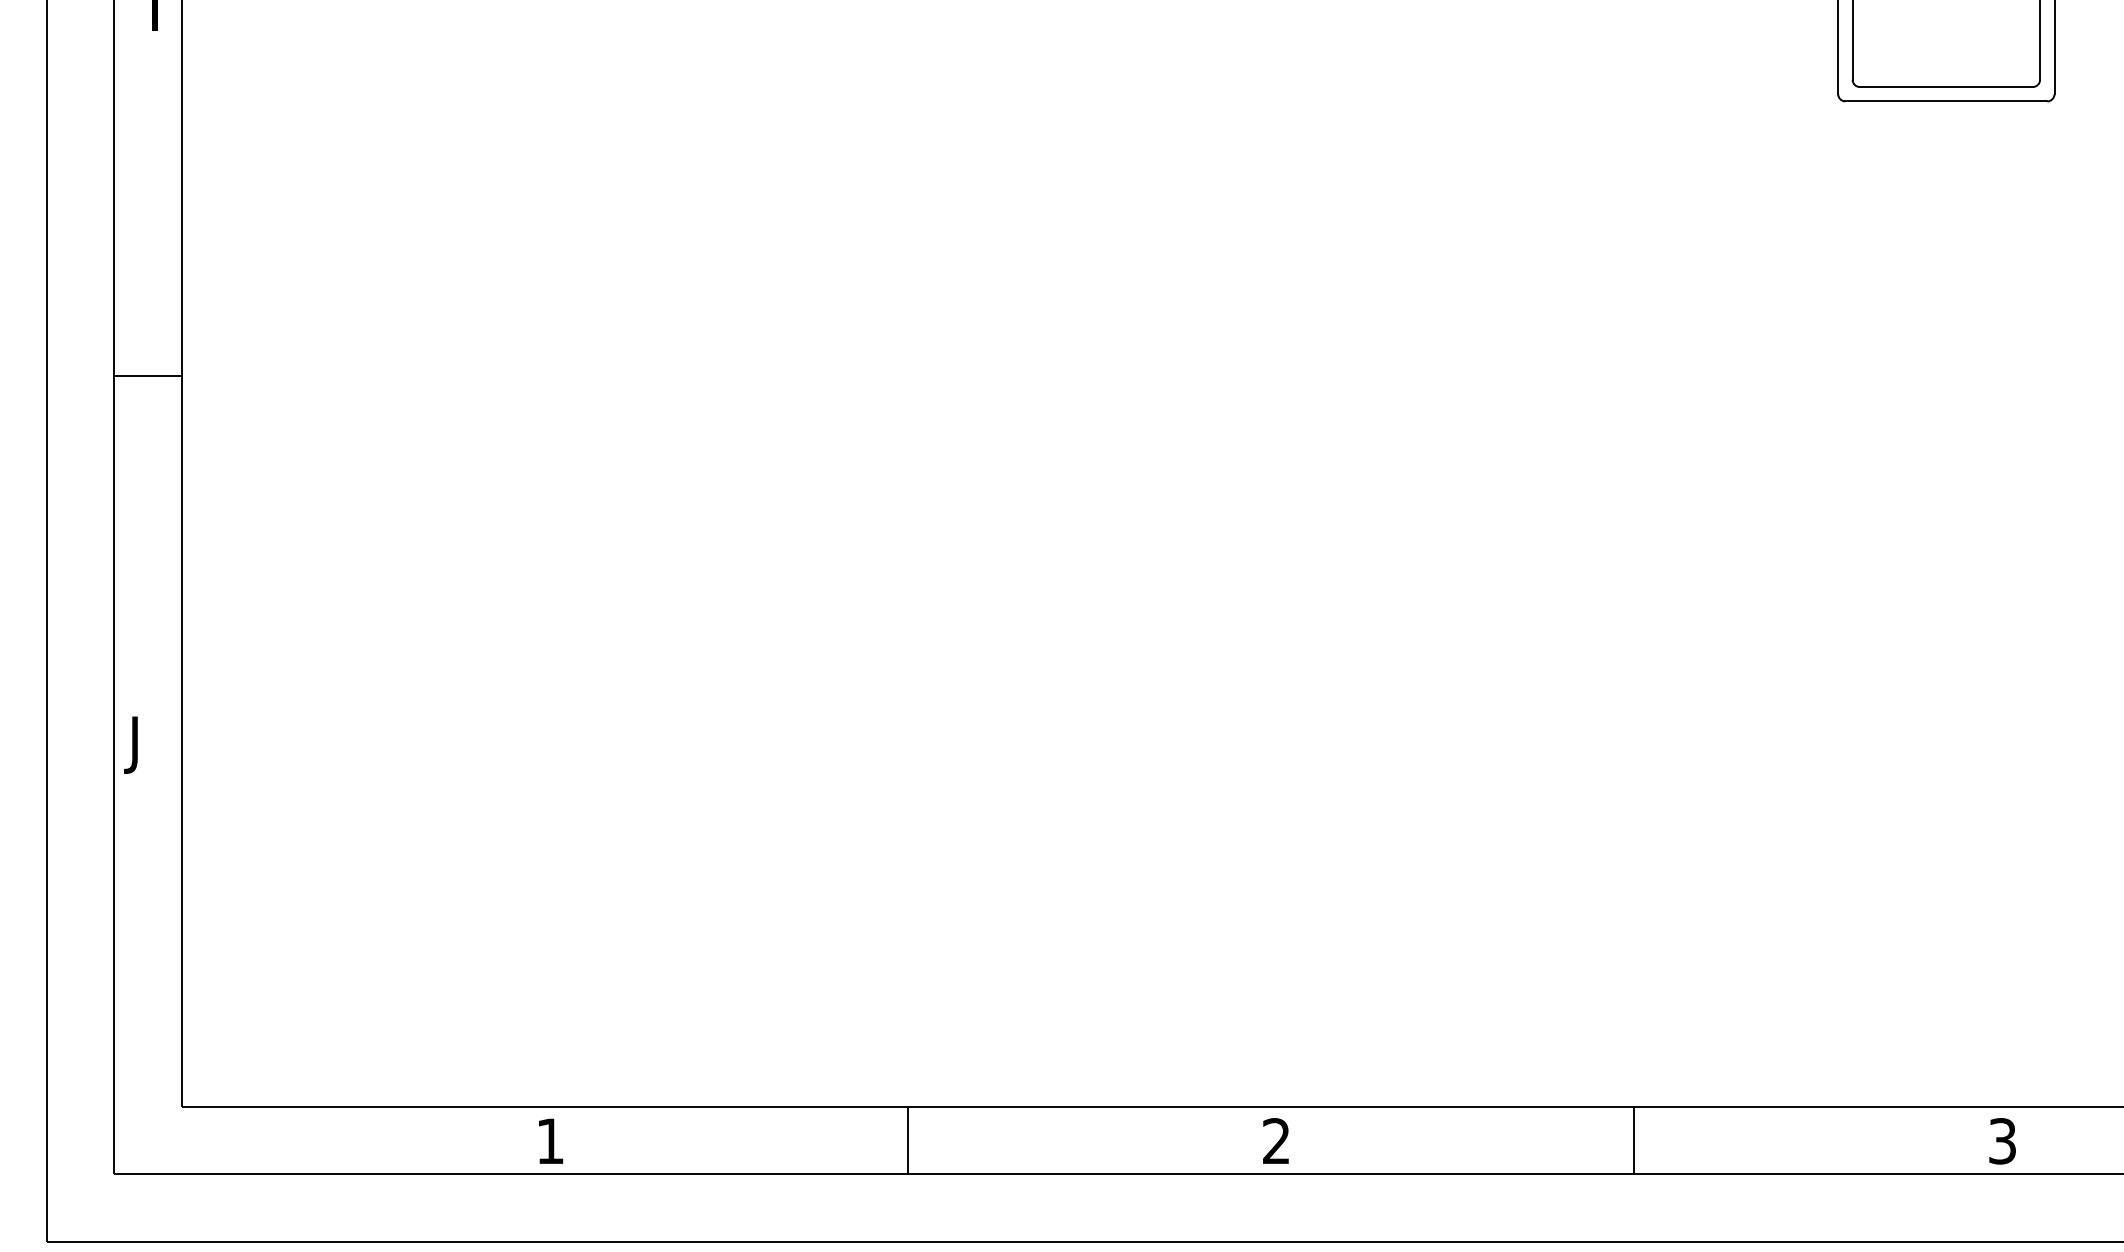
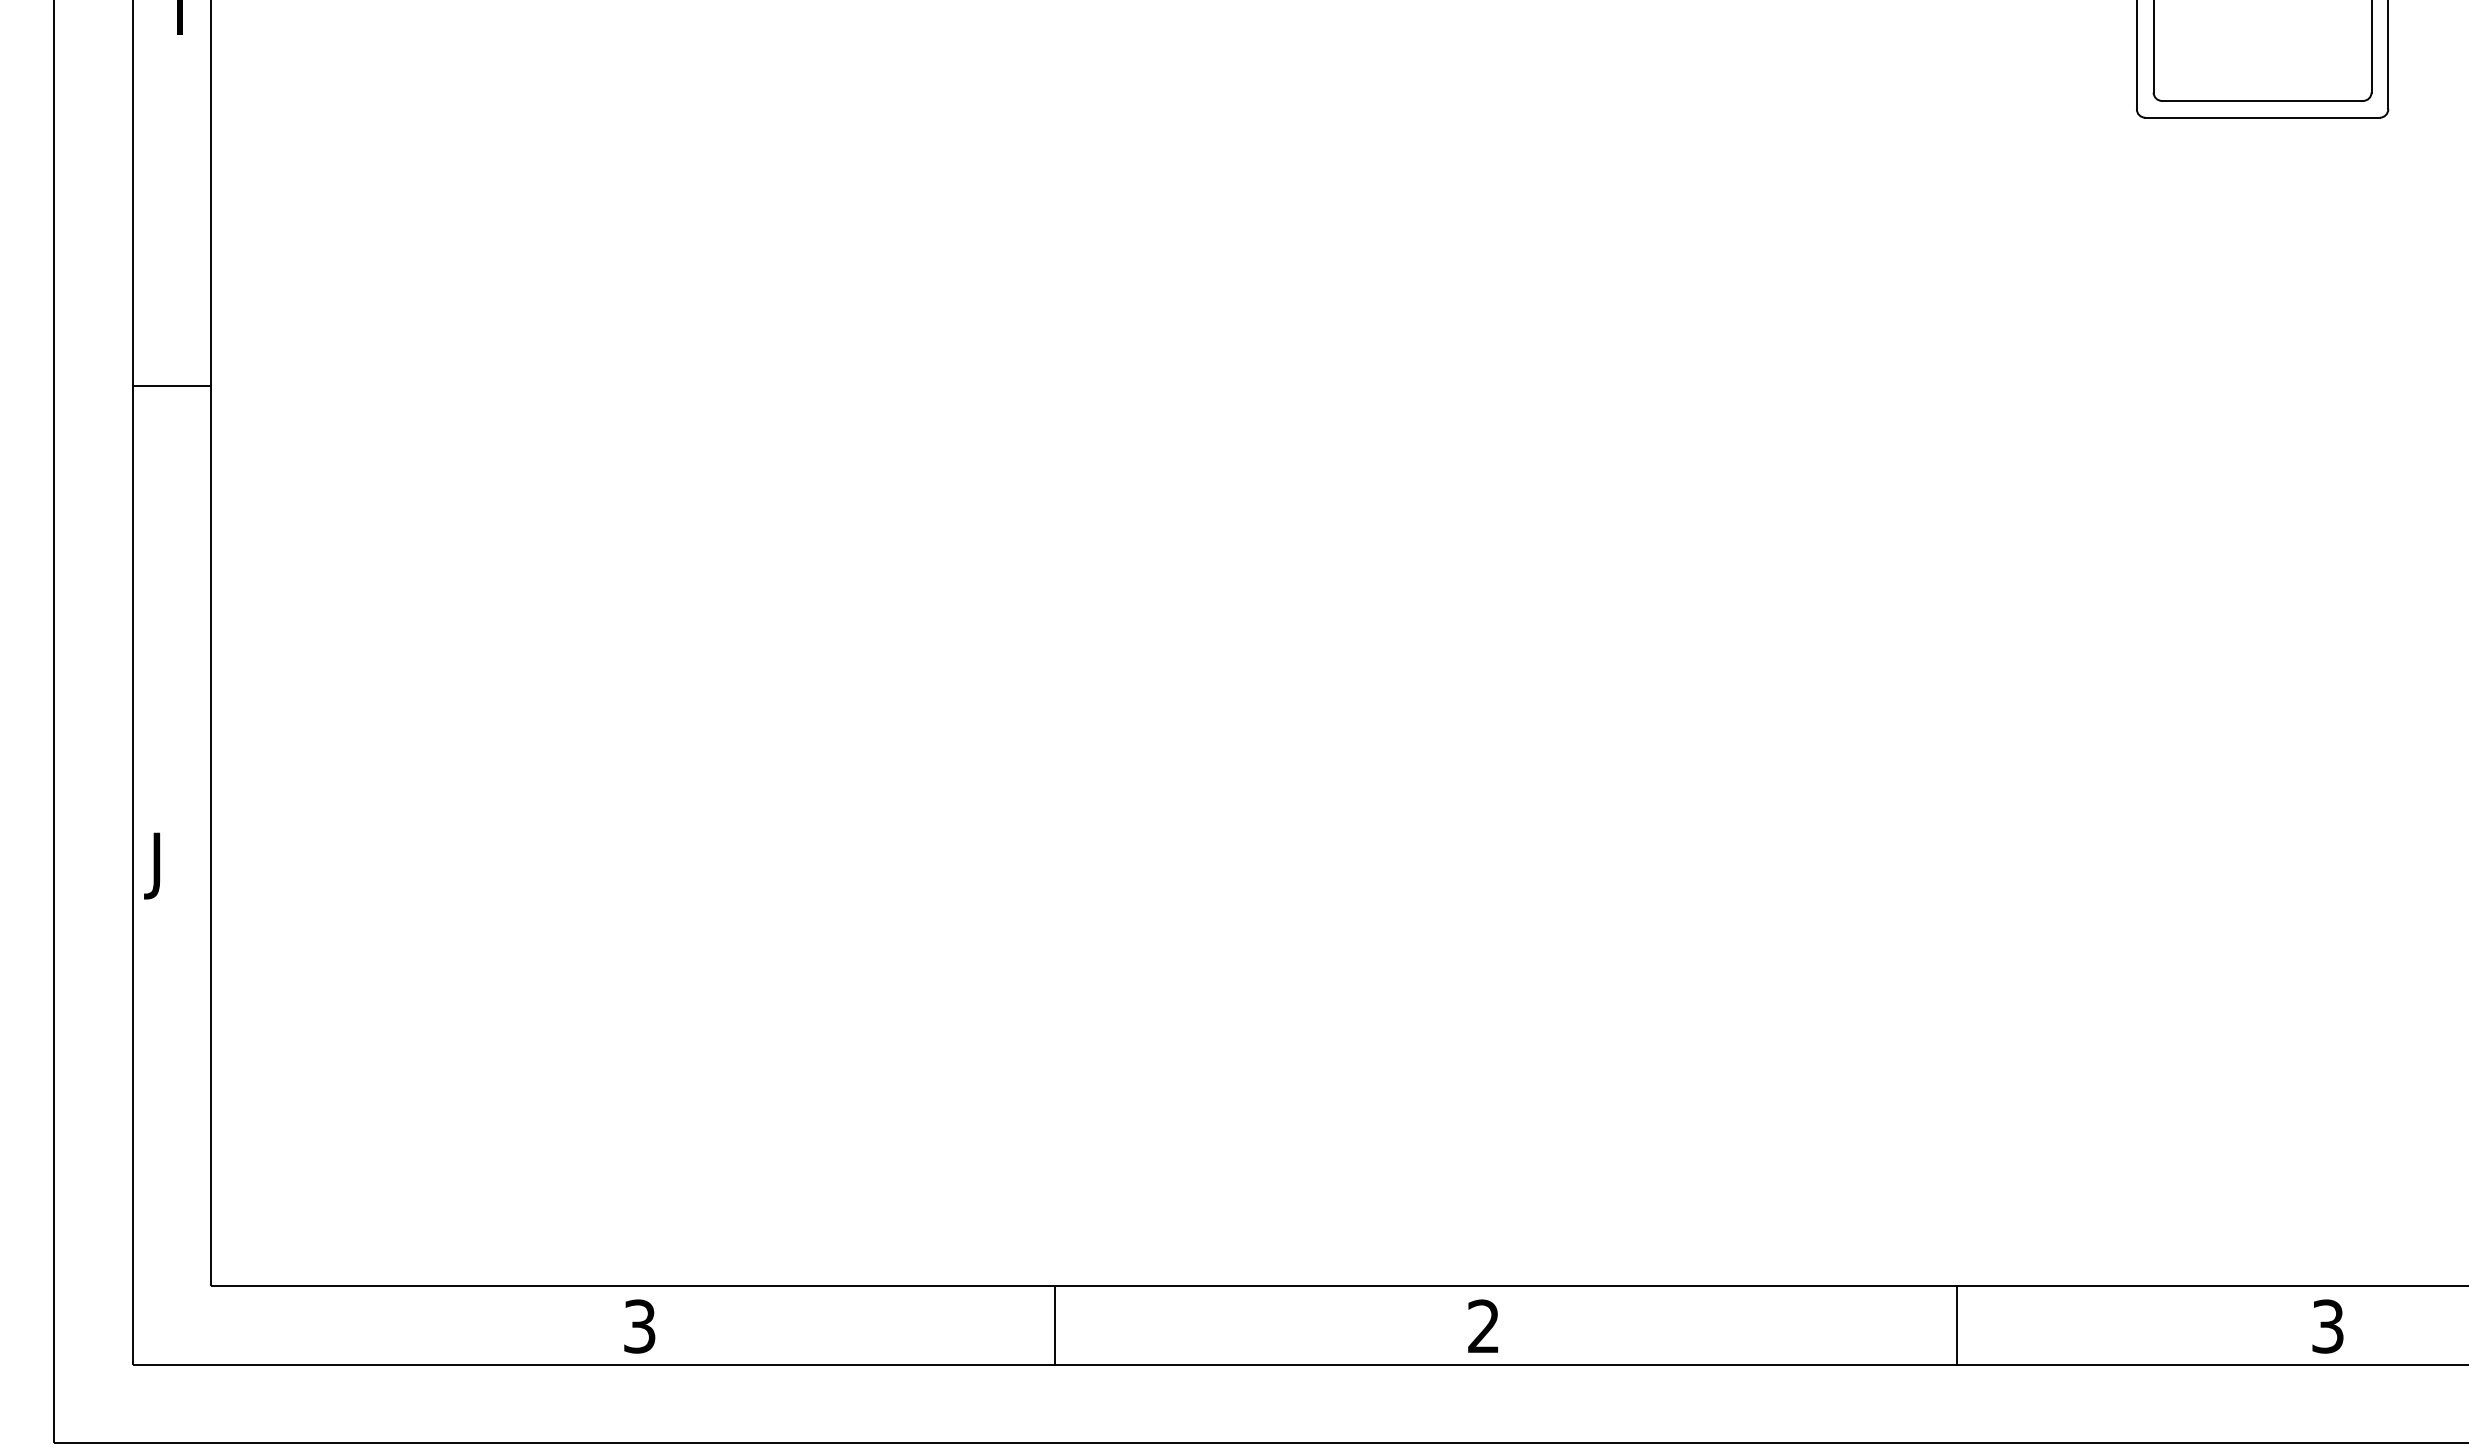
line: (147, 375) -> (171, 385), moved
line: (1634, 1140) -> (1956, 1325), moved
text: (550, 1141) -> (639, 1326), 1 -> 3

